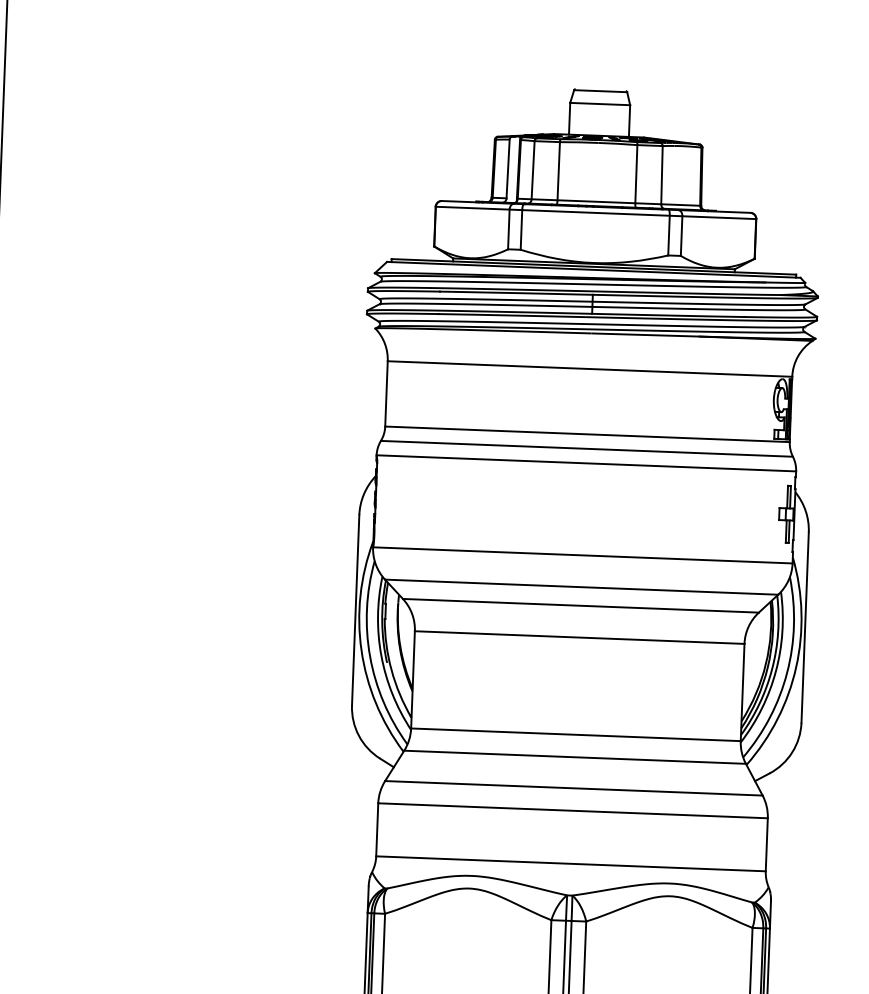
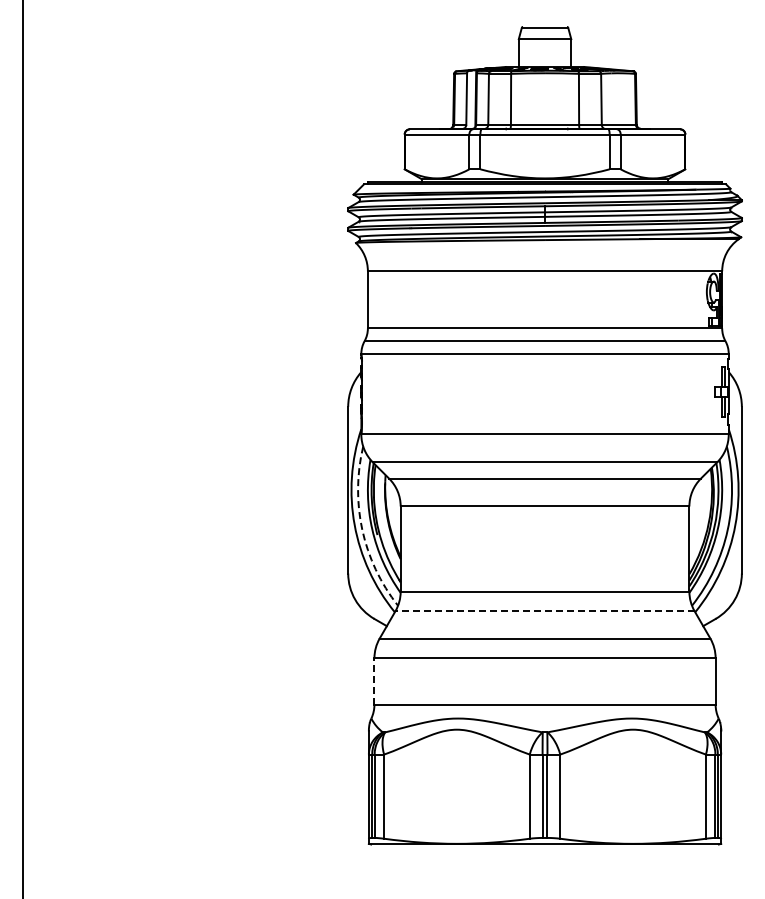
arc: (370, 656) -> (362, 530), solid -> dashed
line: (575, 757) -> (545, 611), solid -> dashed
line: (377, 828) -> (374, 680), solid -> dashed

